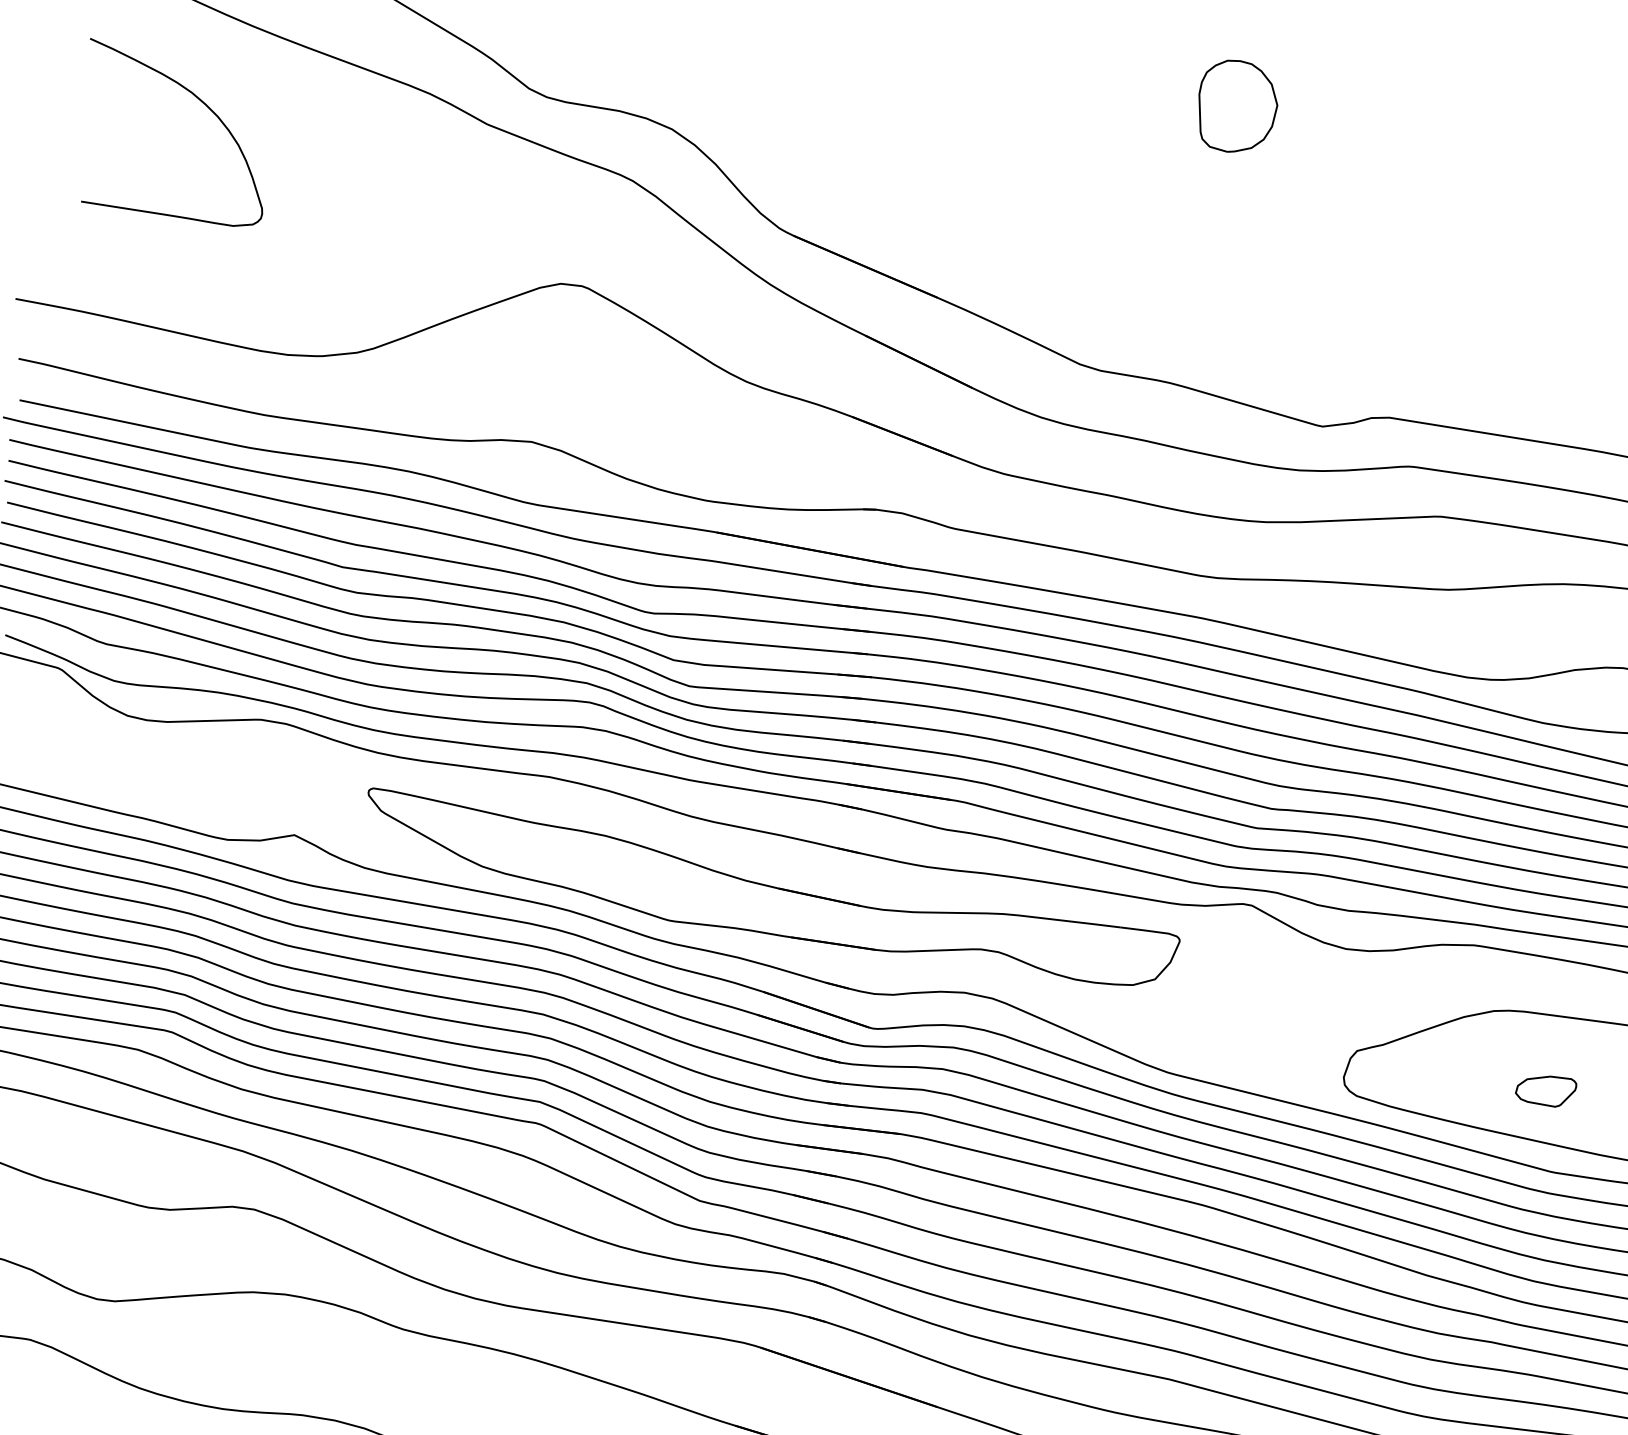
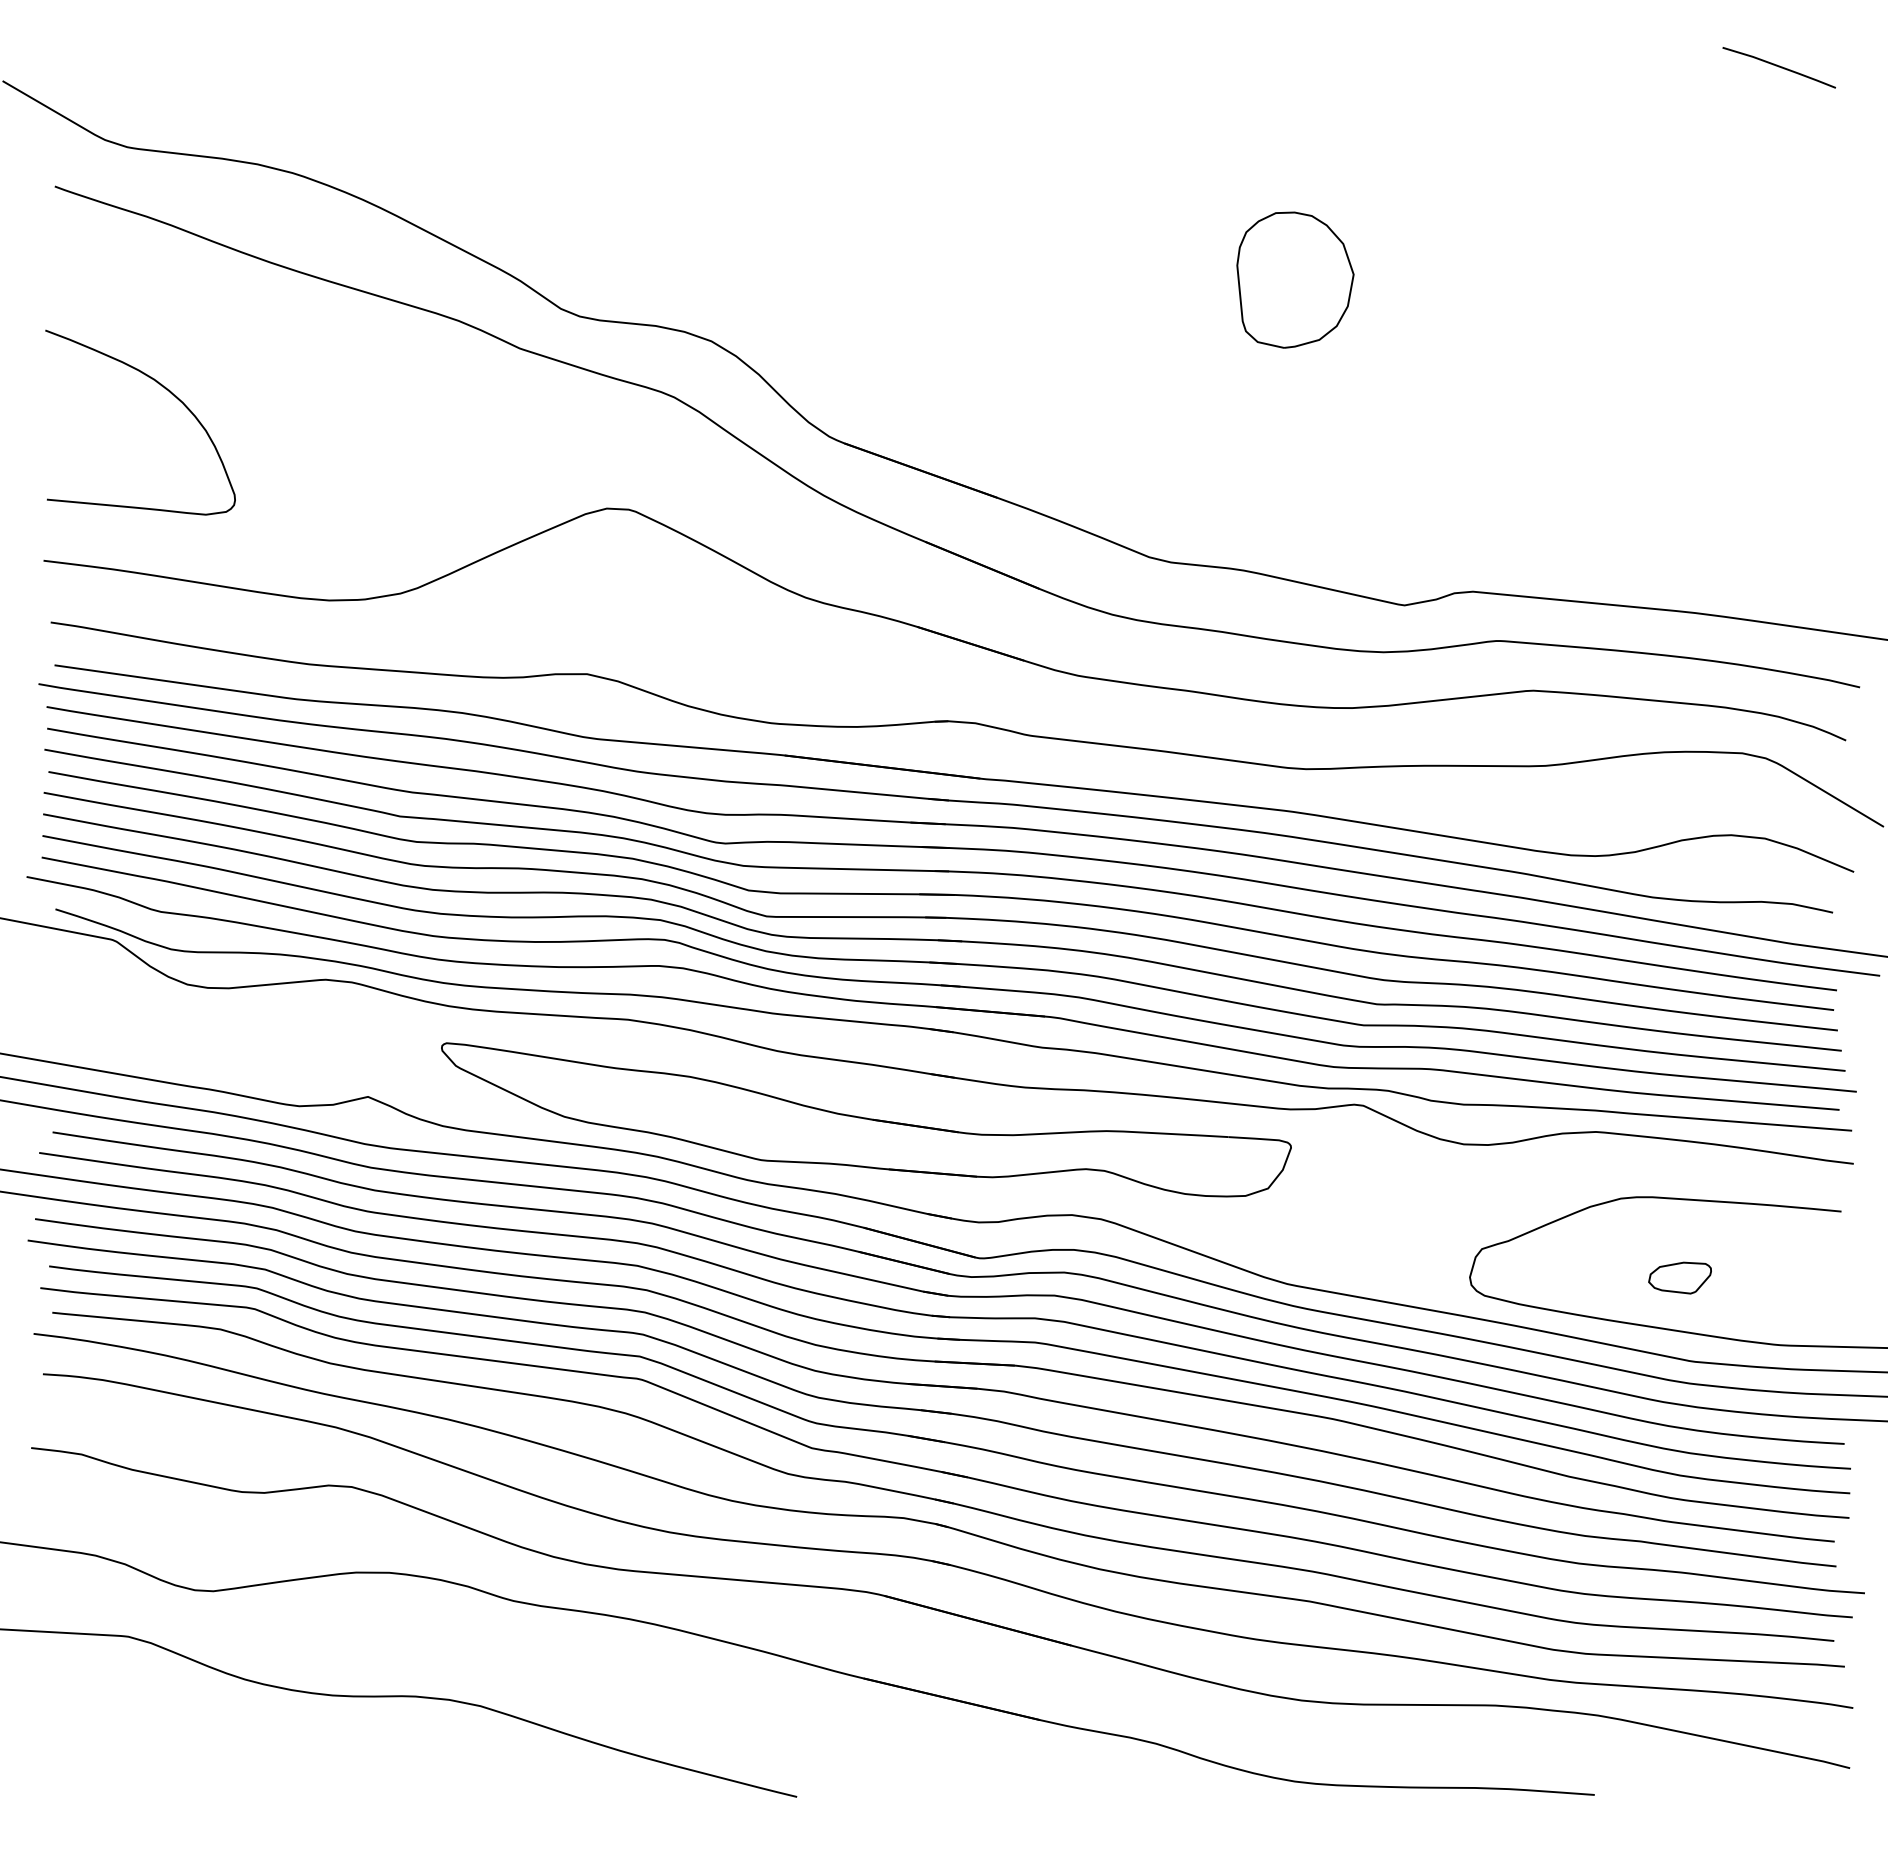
curve: (202, 102) -> (165, 389), moved
part: (1237, 106) -> (1295, 279), size x1.43

